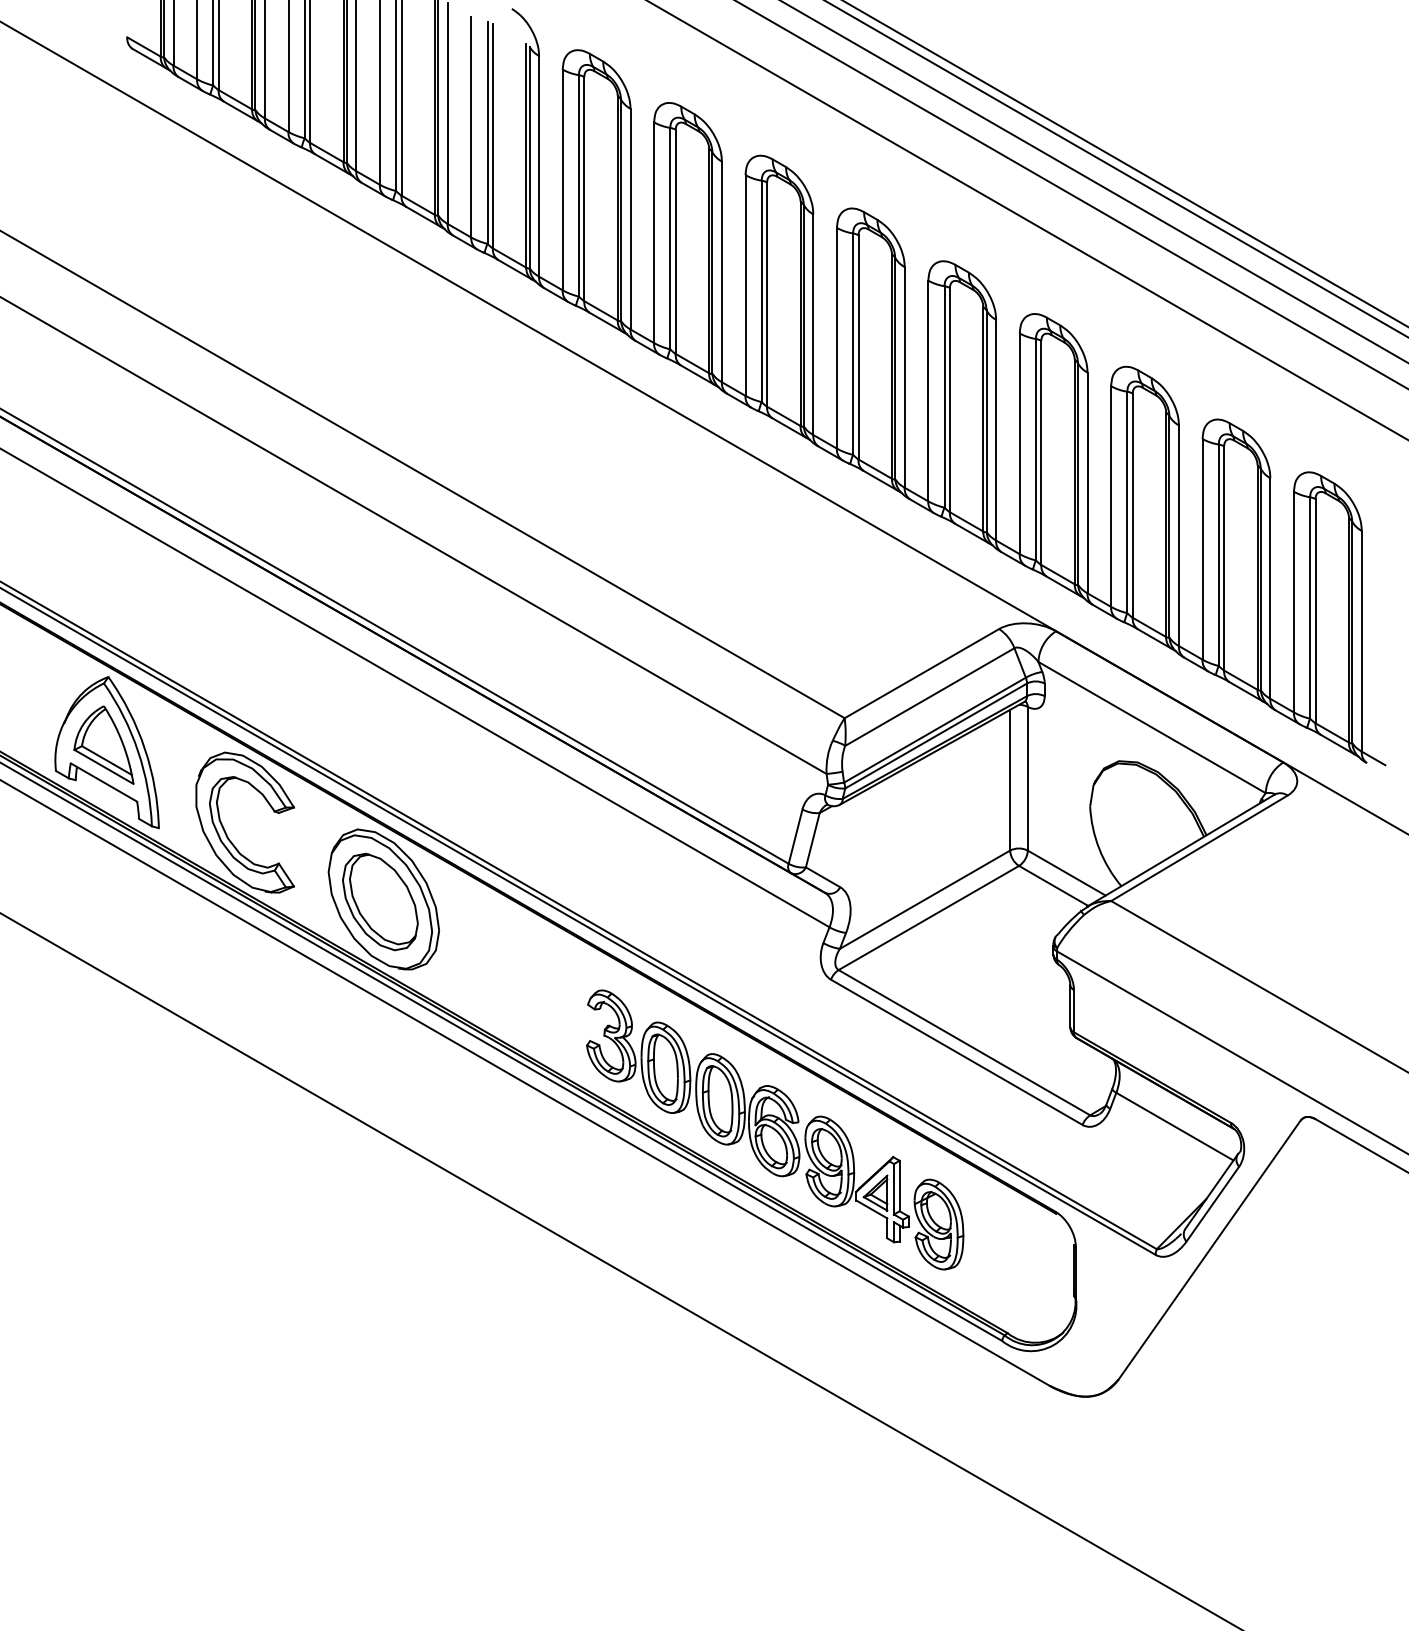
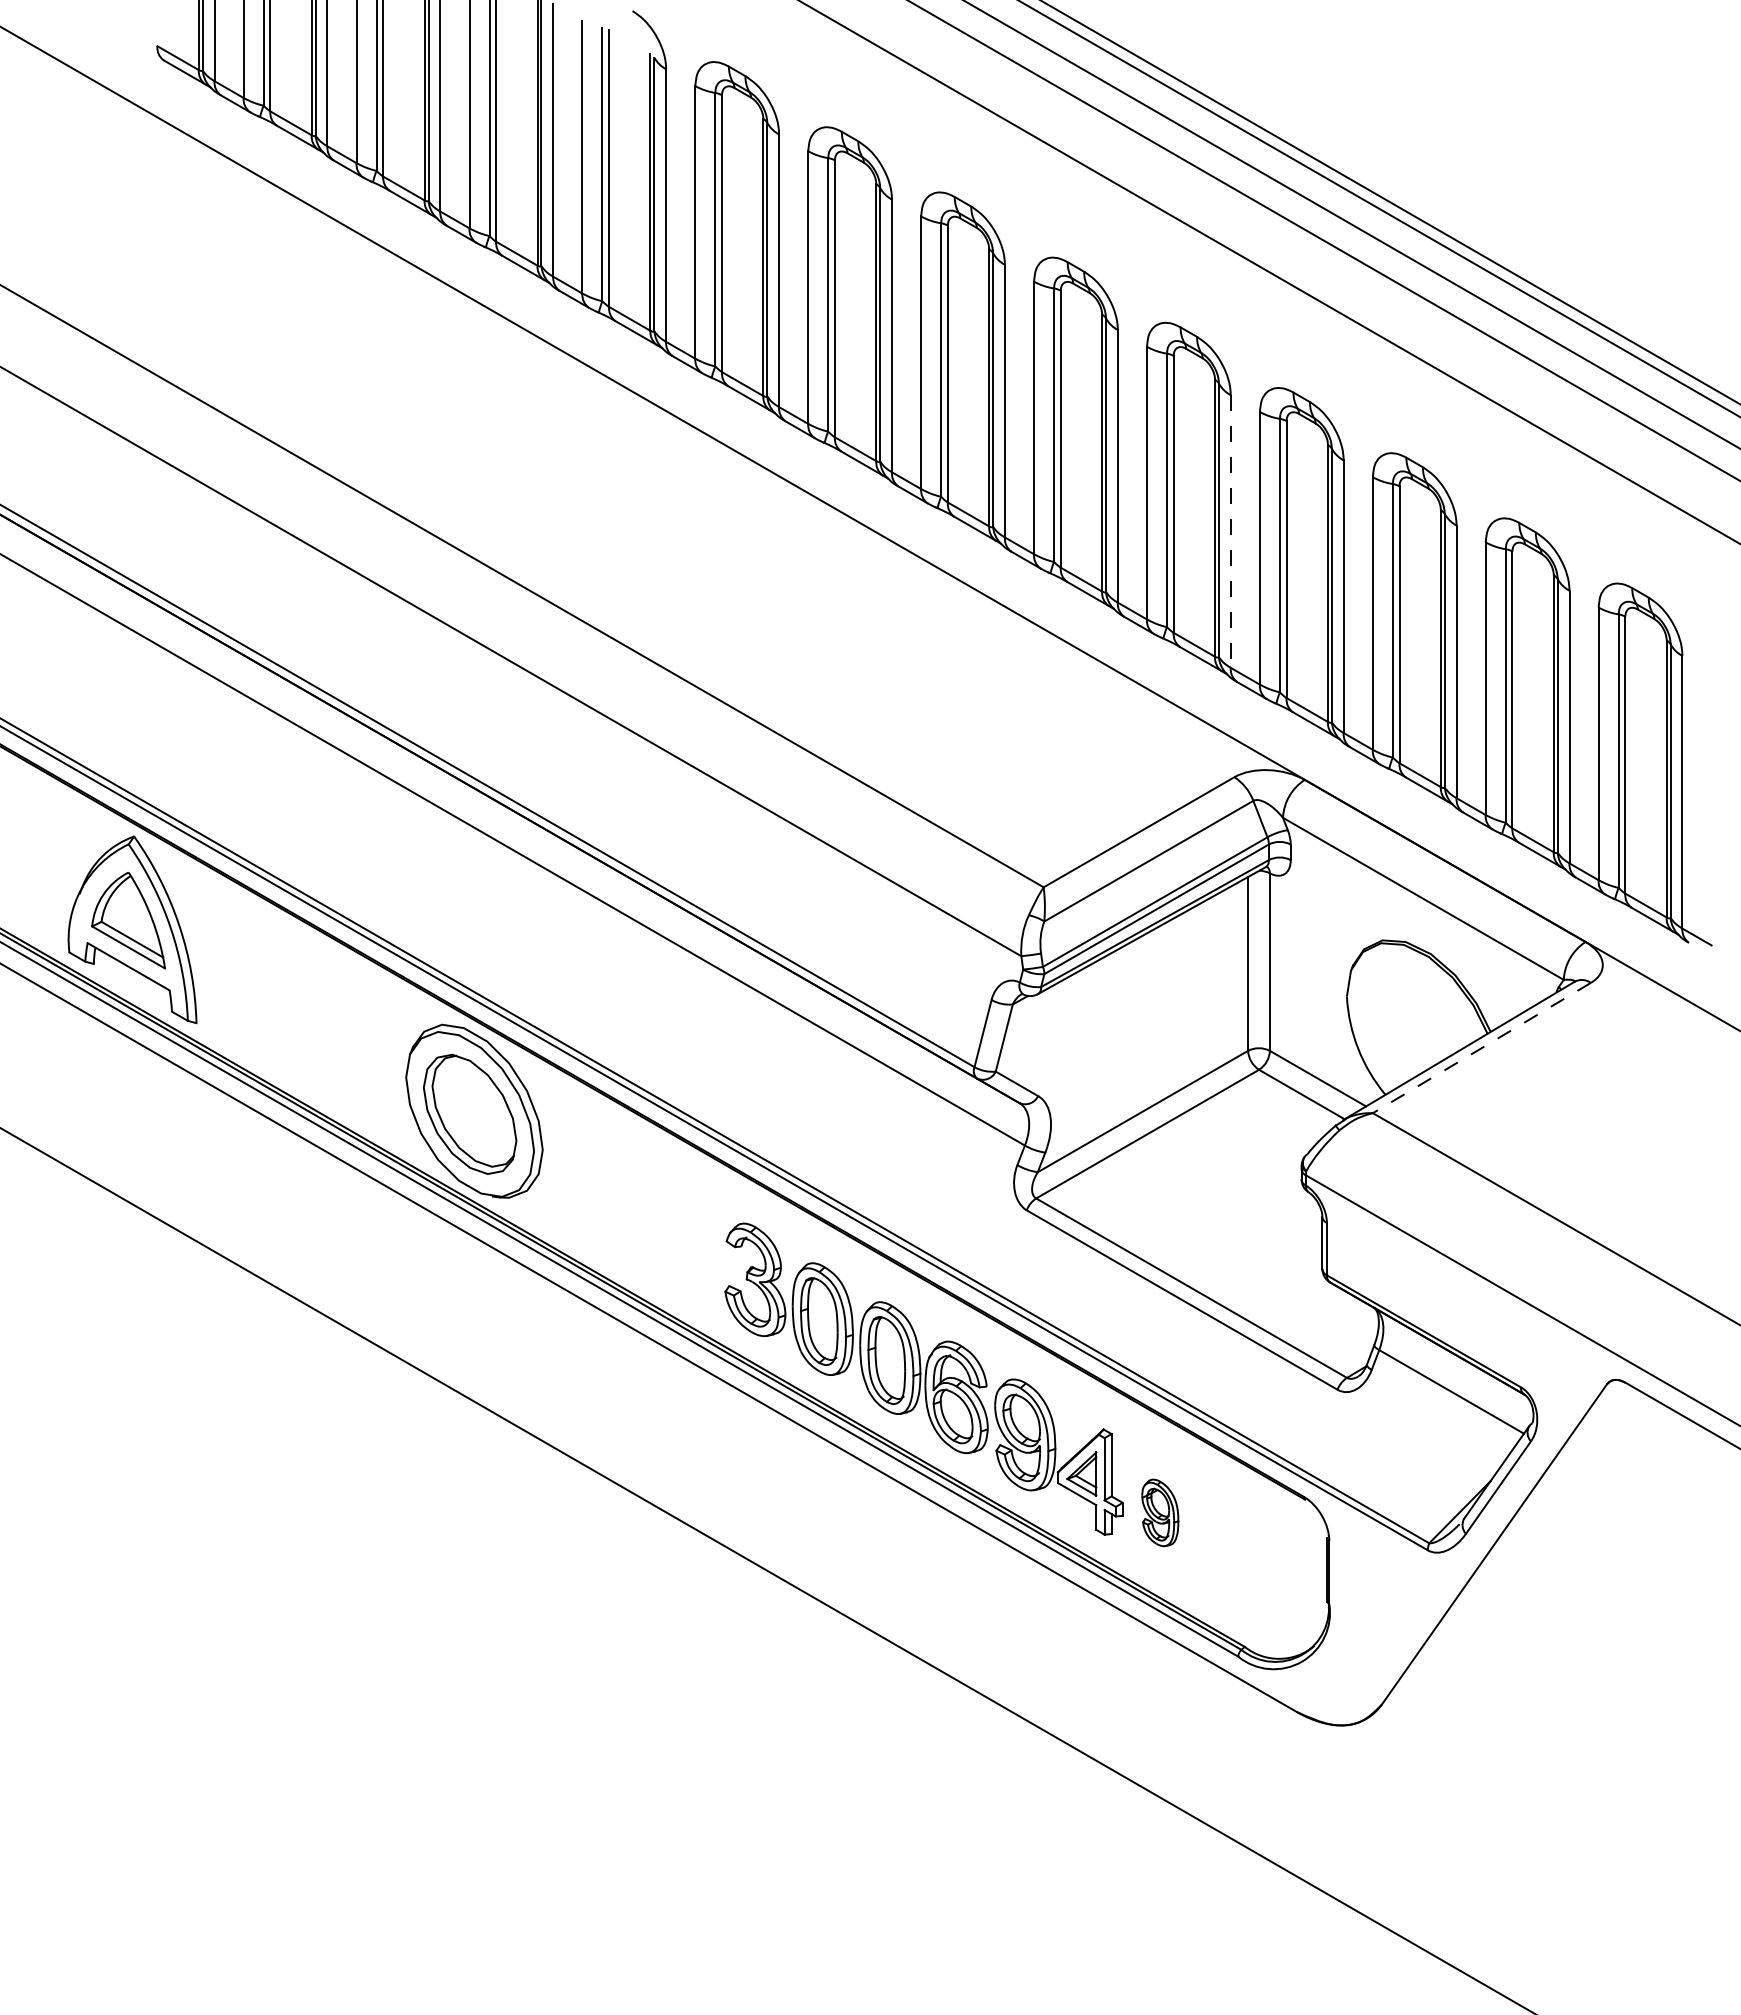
line: (995, 430) -> (1230, 532), solid -> dashed
part: (225, 830) -> (278, 1025), removed
line: (1199, 848) -> (1481, 1048), solid -> dashed
part: (939, 1224) -> (1160, 1512), size x0.6

